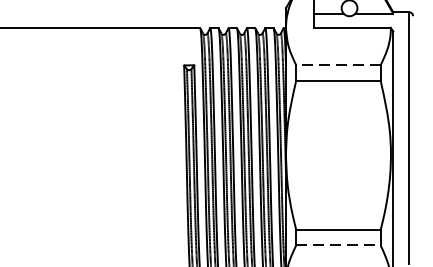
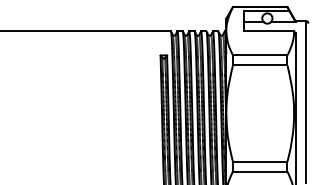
line: (337, 65) -> (259, 55), dashed -> solid
line: (338, 245) -> (260, 171), dashed -> solid

